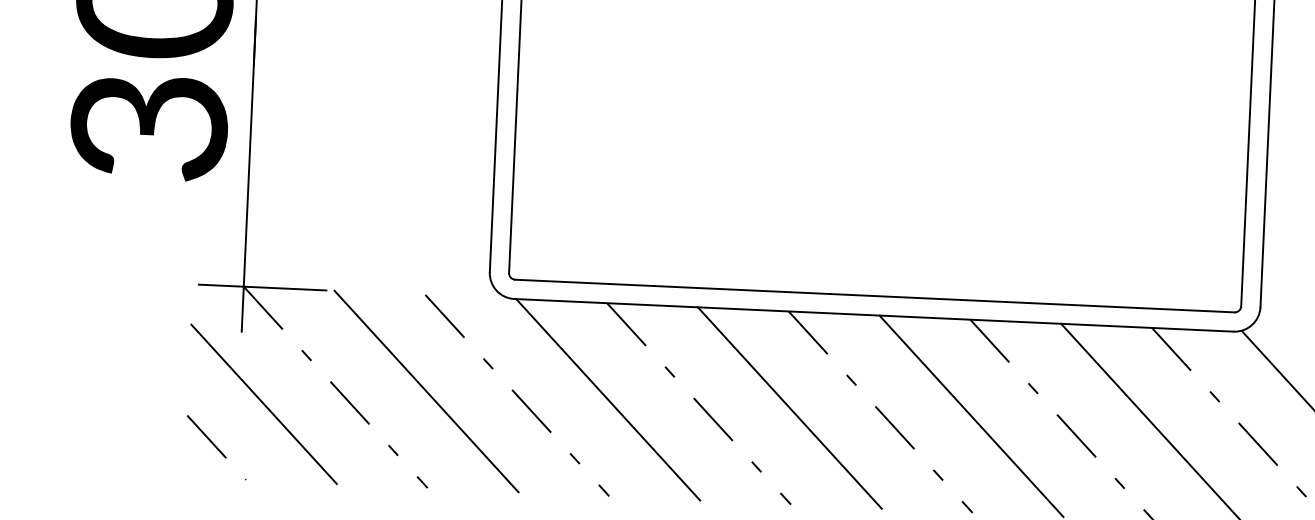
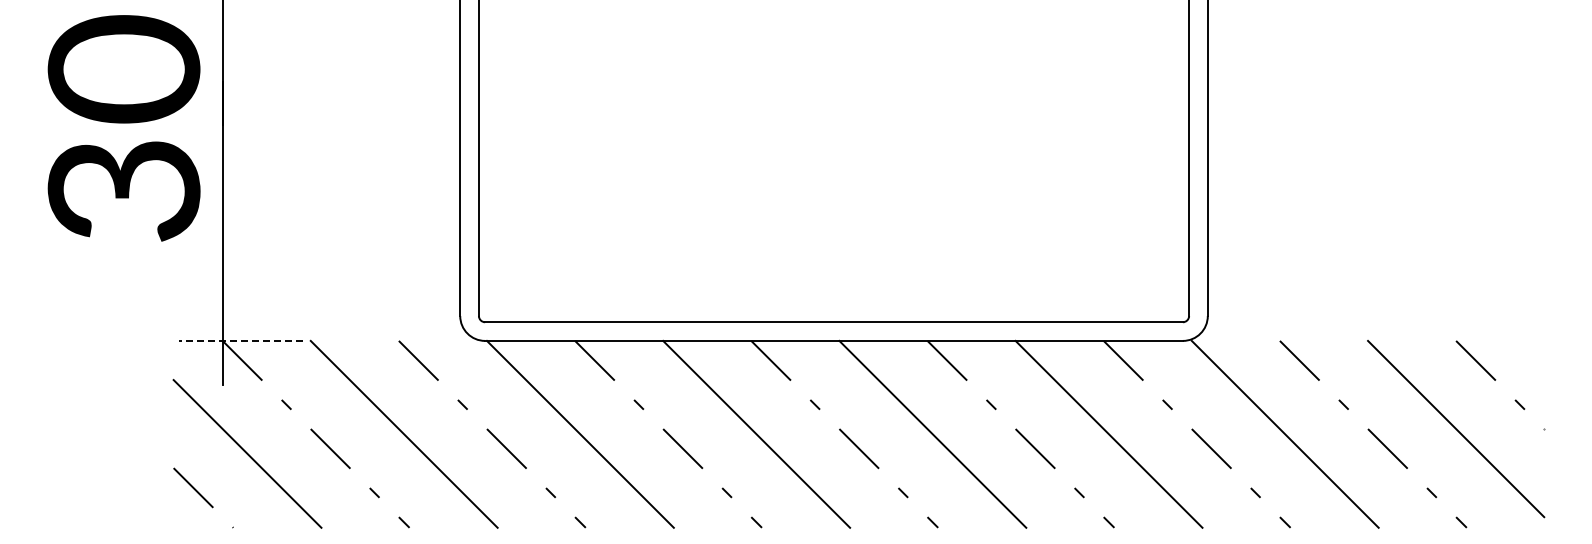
line: (262, 287) -> (240, 340), solid -> dashed

